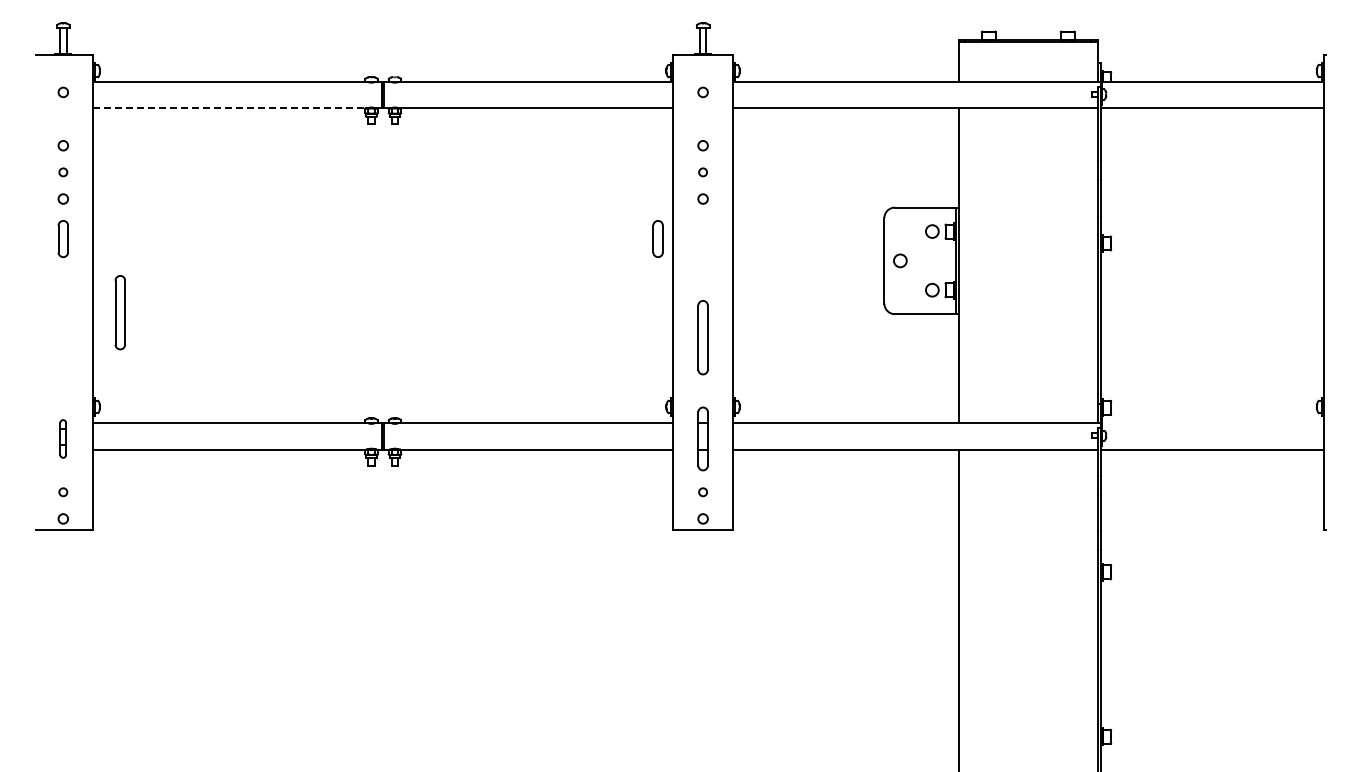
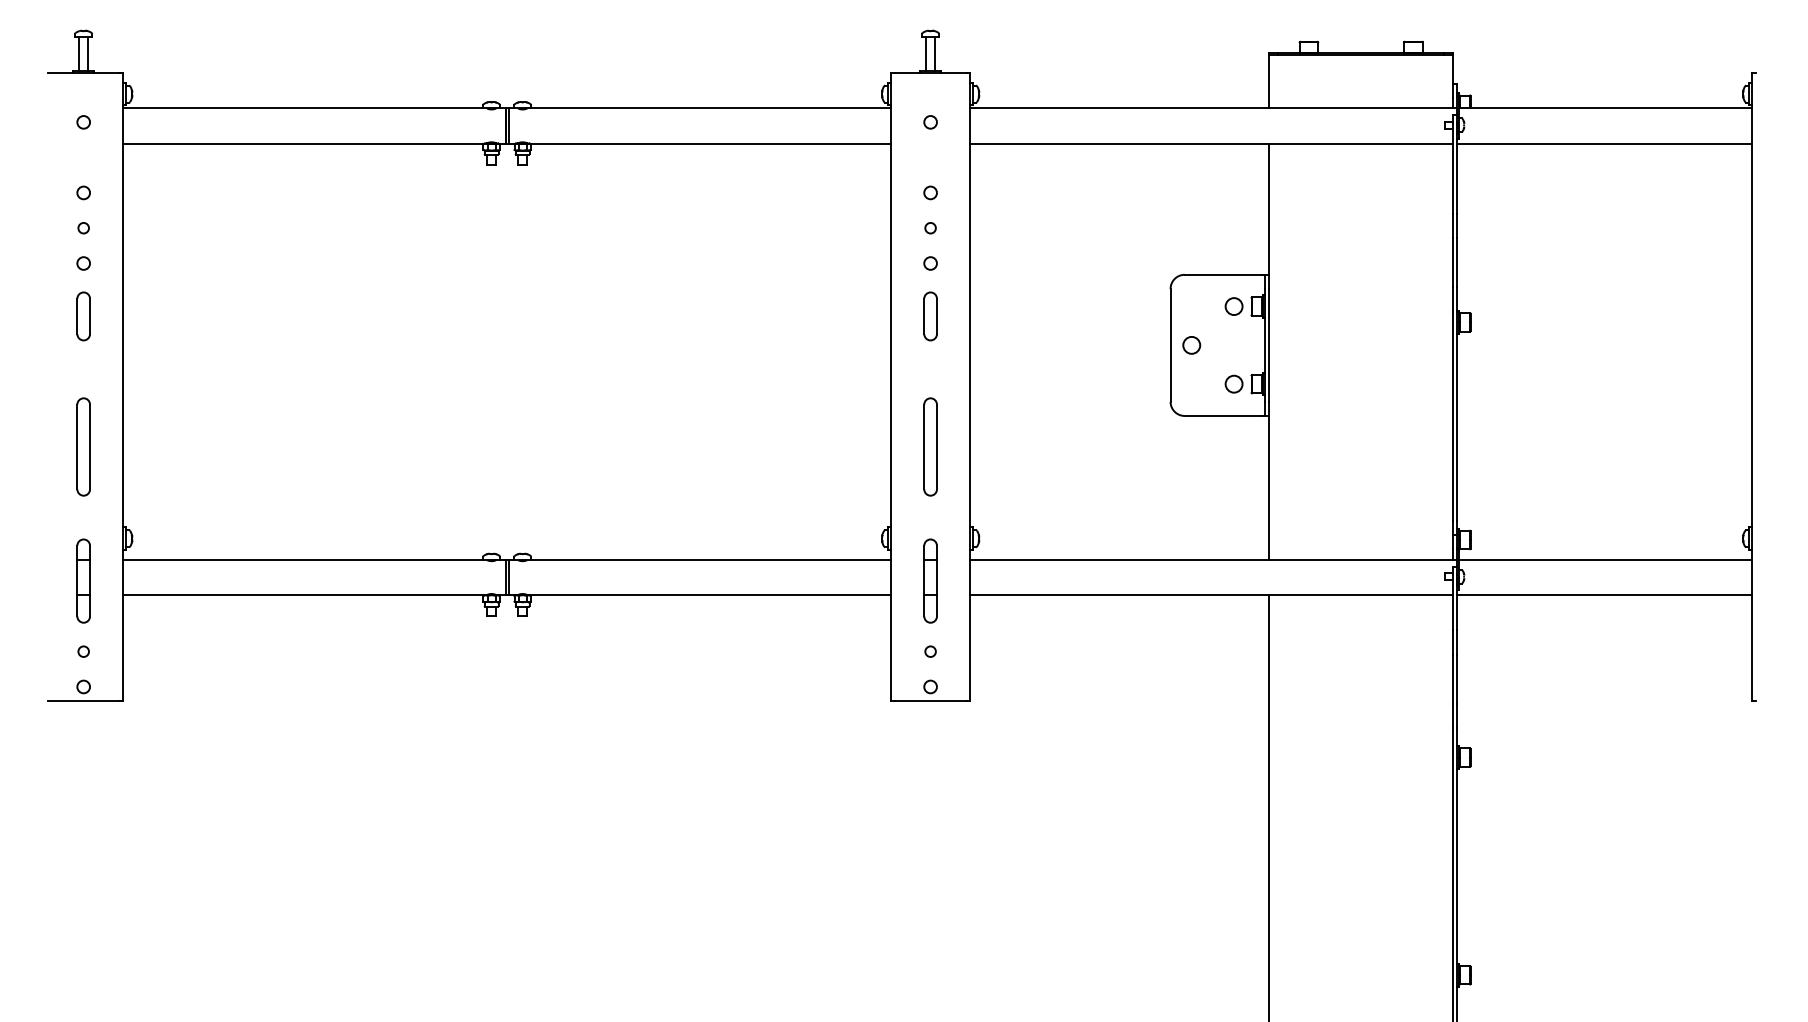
line: (230, 108) -> (304, 143), dashed -> solid
part: (657, 238) -> (929, 315), moved
part: (119, 312) -> (82, 446), moved
line: (1212, 422) -> (1604, 559), added
part: (62, 438) -> (82, 580), size x1.67

